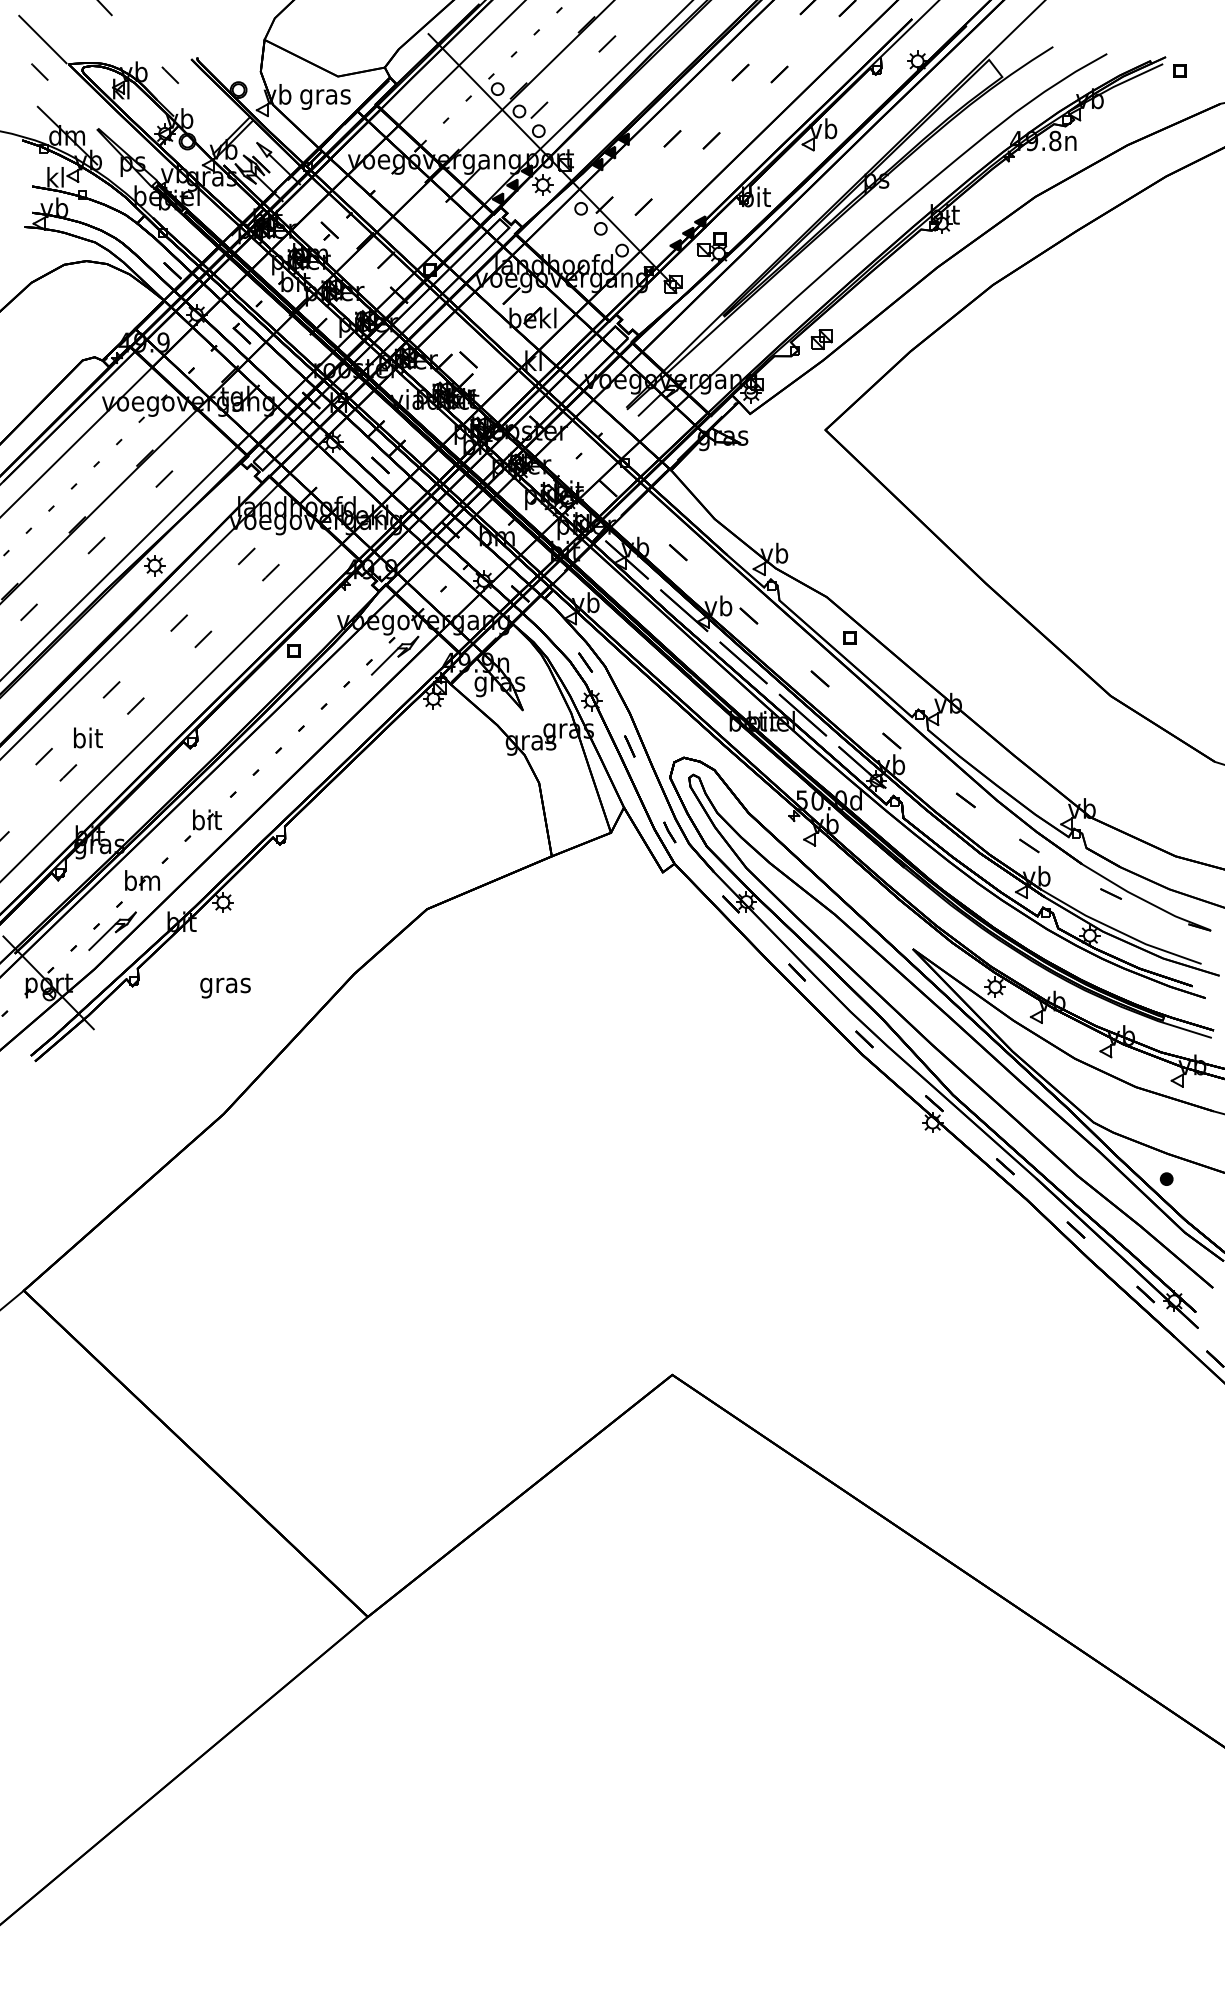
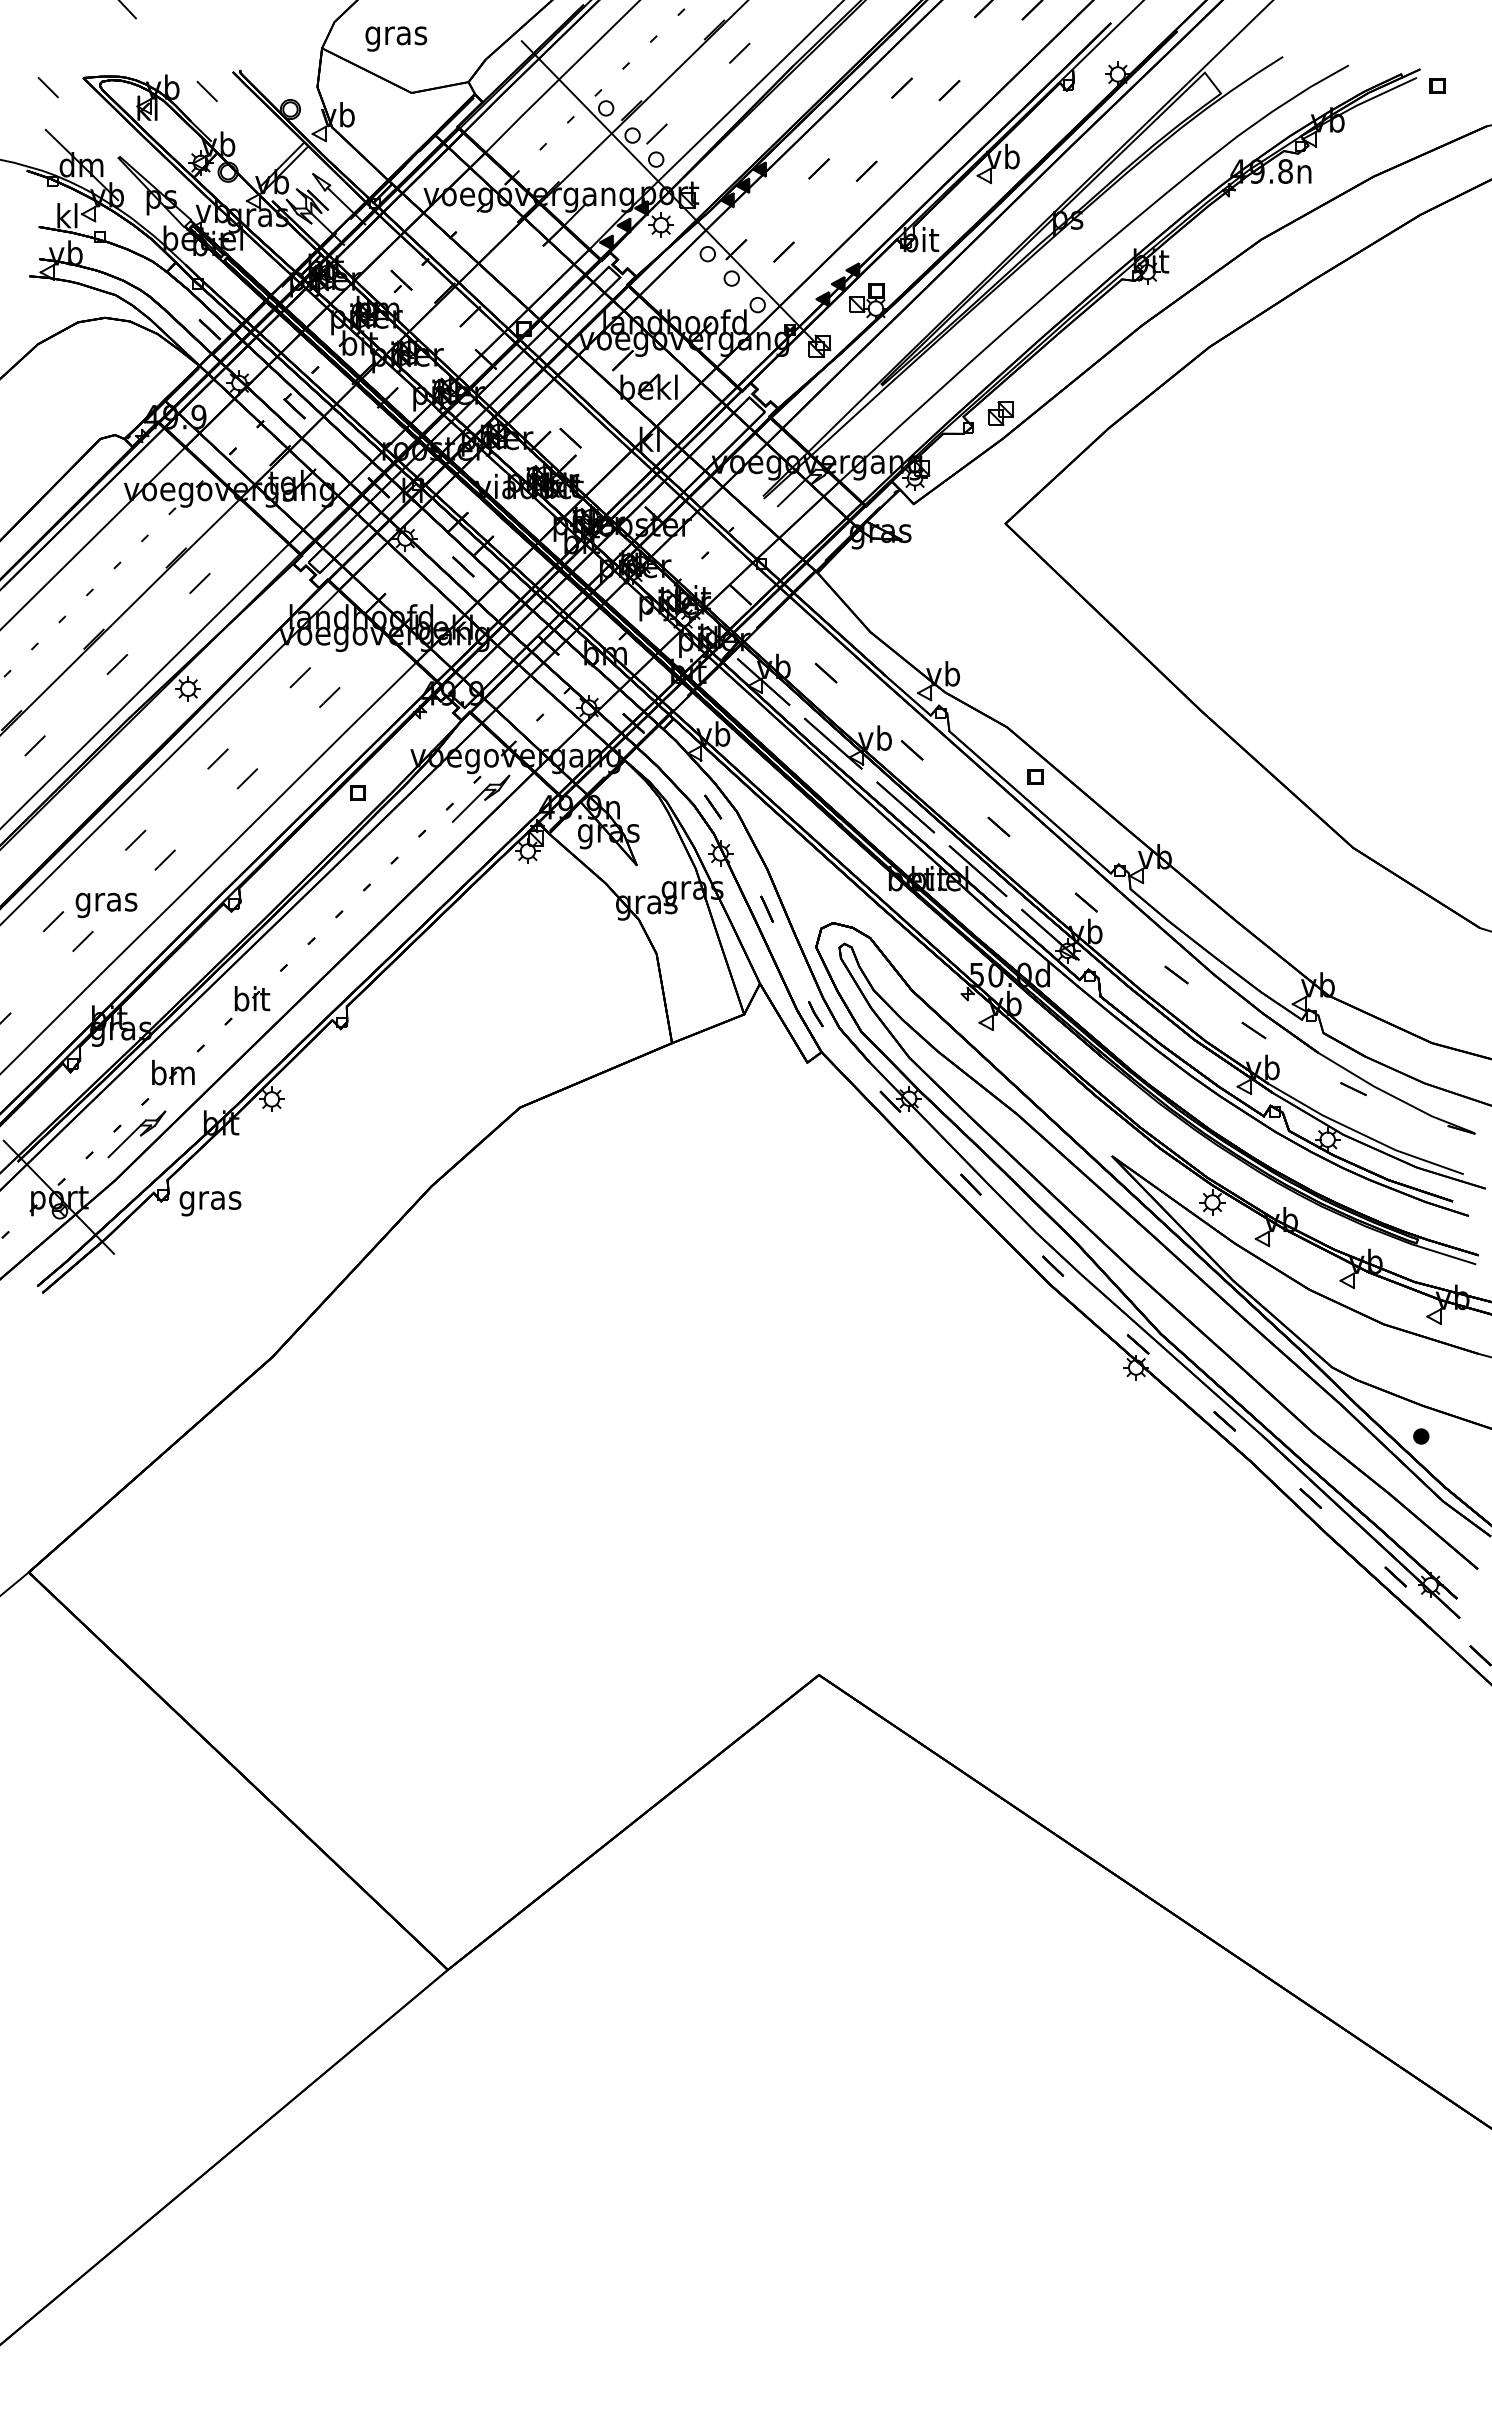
line: (42, 39) -> (51, 47), removed
text: (325, 99) -> (396, 38), moved
text: (87, 740) -> (106, 902), bit -> gras
text: (225, 987) -> (210, 1203), moved

